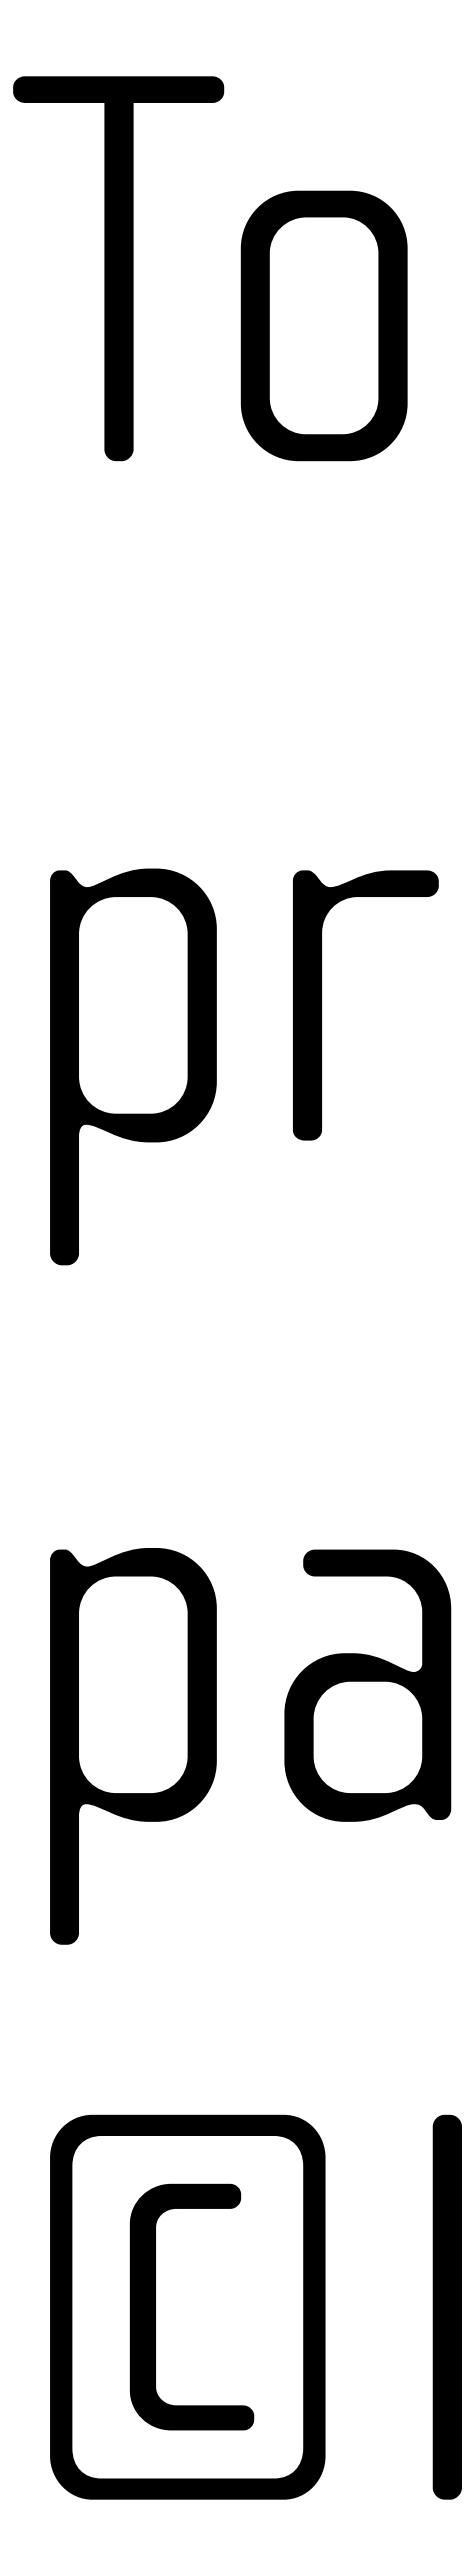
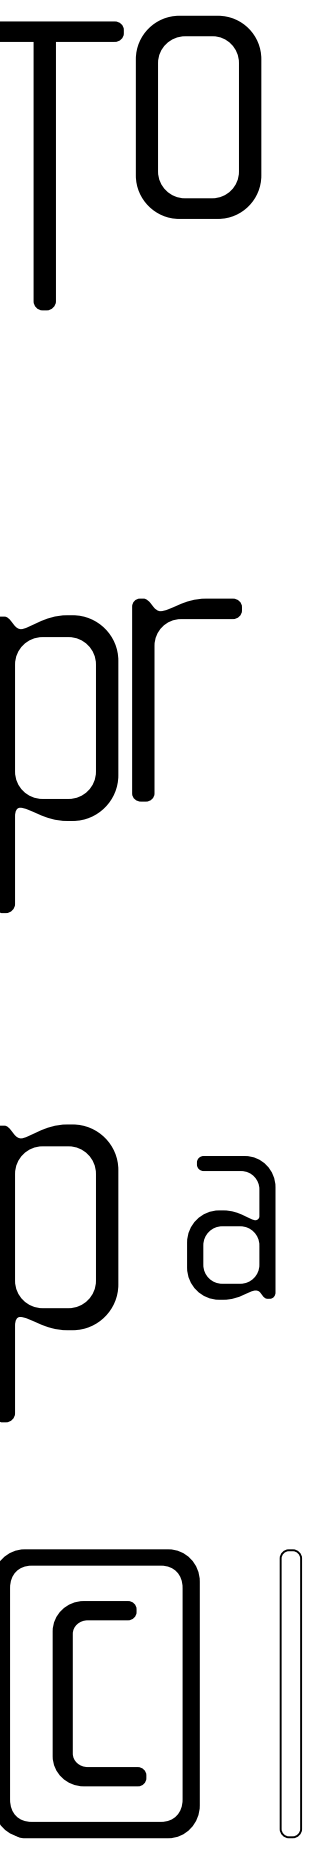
part: (323, 325) -> (198, 117), moved
part: (321, 1005) -> (153, 700), moved
part: (367, 1685) -> (231, 1227), size x0.7
fill: (447, 2306) -> (290, 1693), removed

